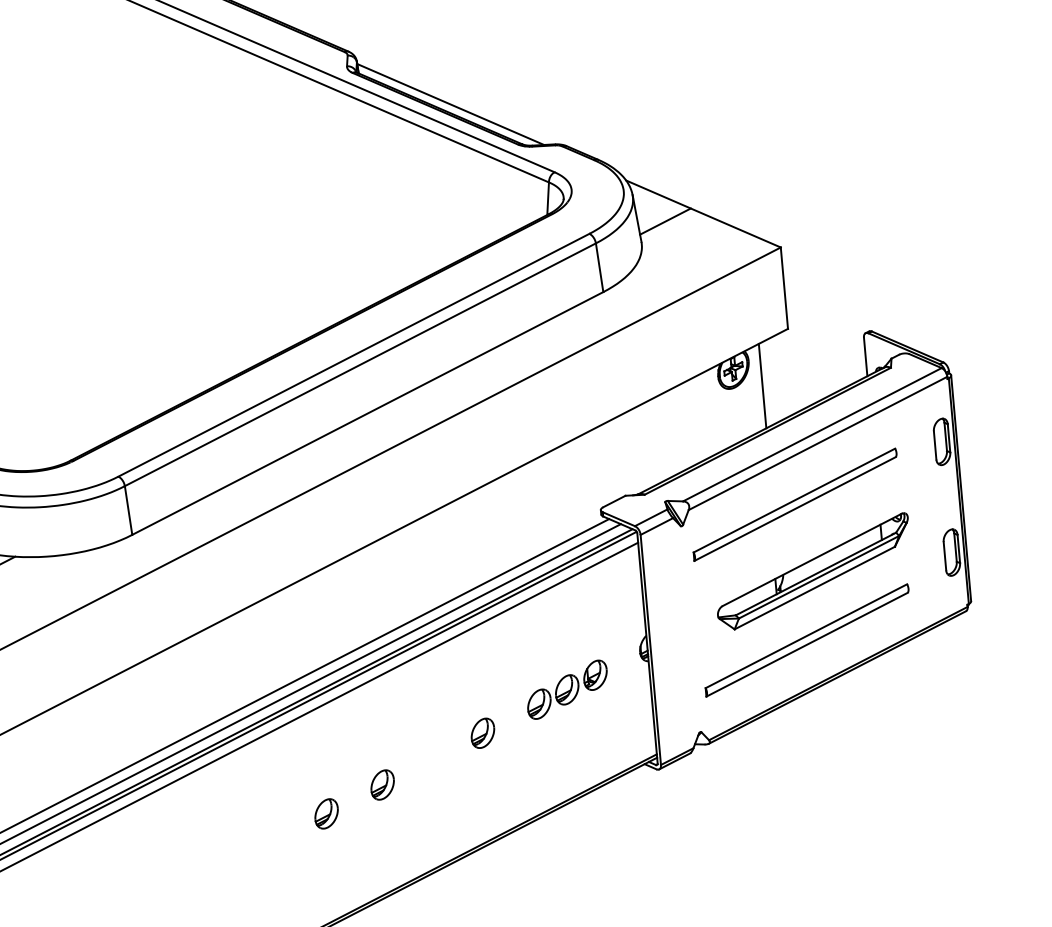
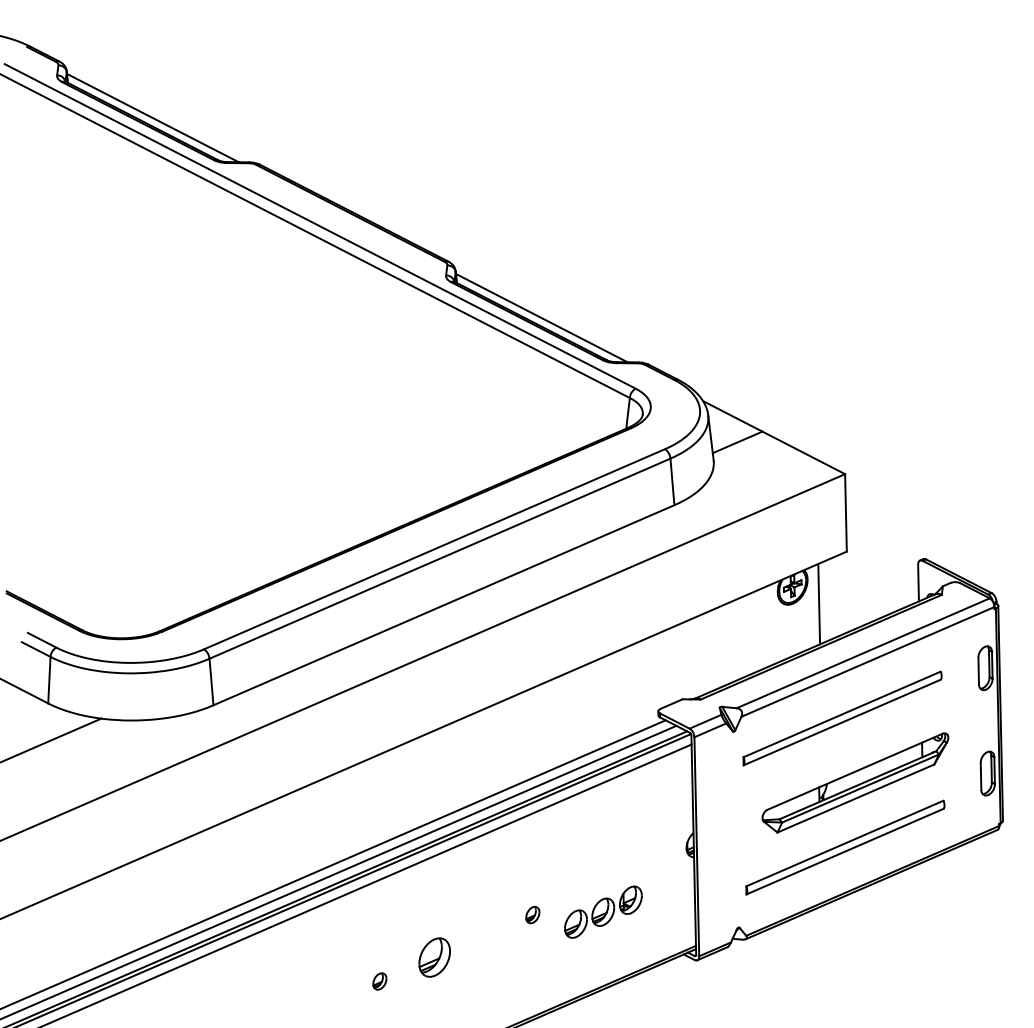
part: (567, 689) -> (603, 911), moved
part: (482, 732) -> (532, 914), size x0.6
part: (382, 784) -> (434, 957), size x1.4
part: (326, 813) -> (379, 981), size x0.6

